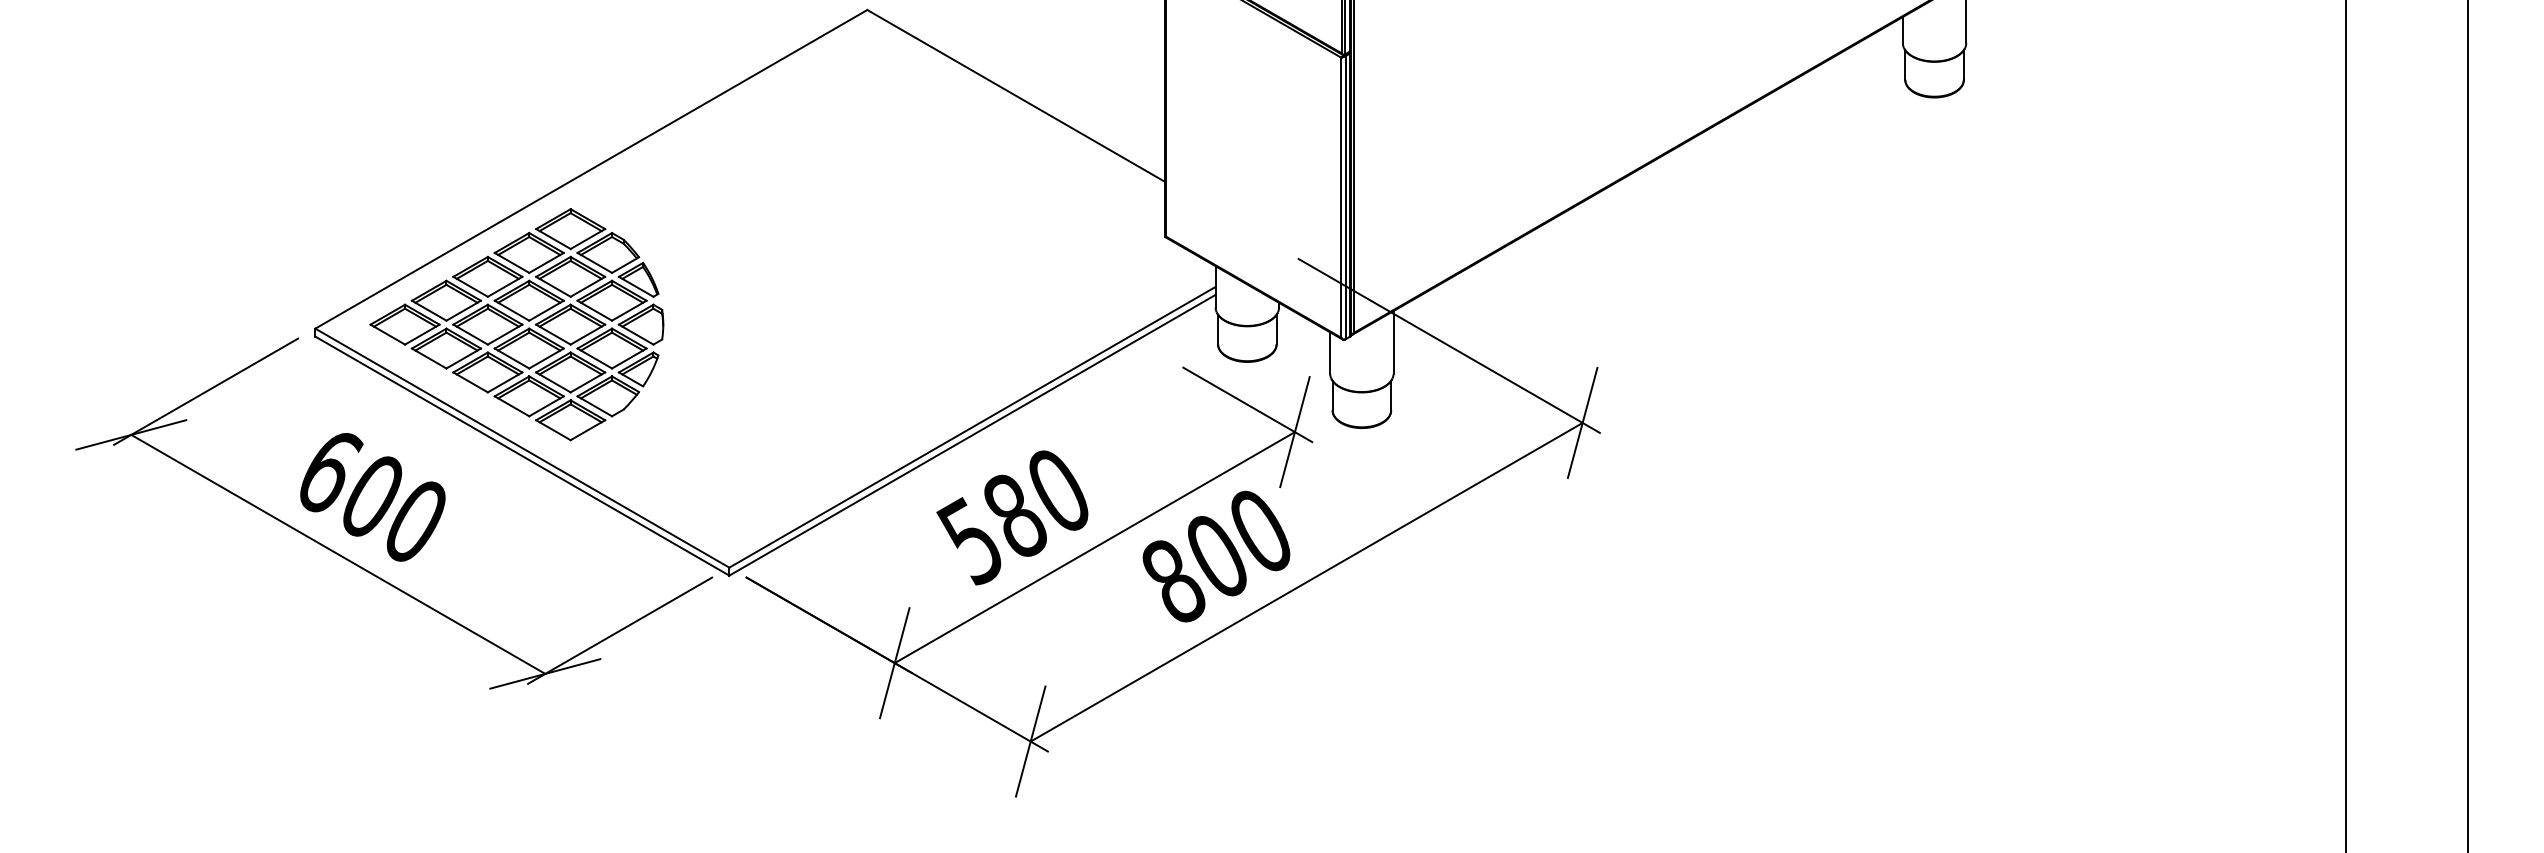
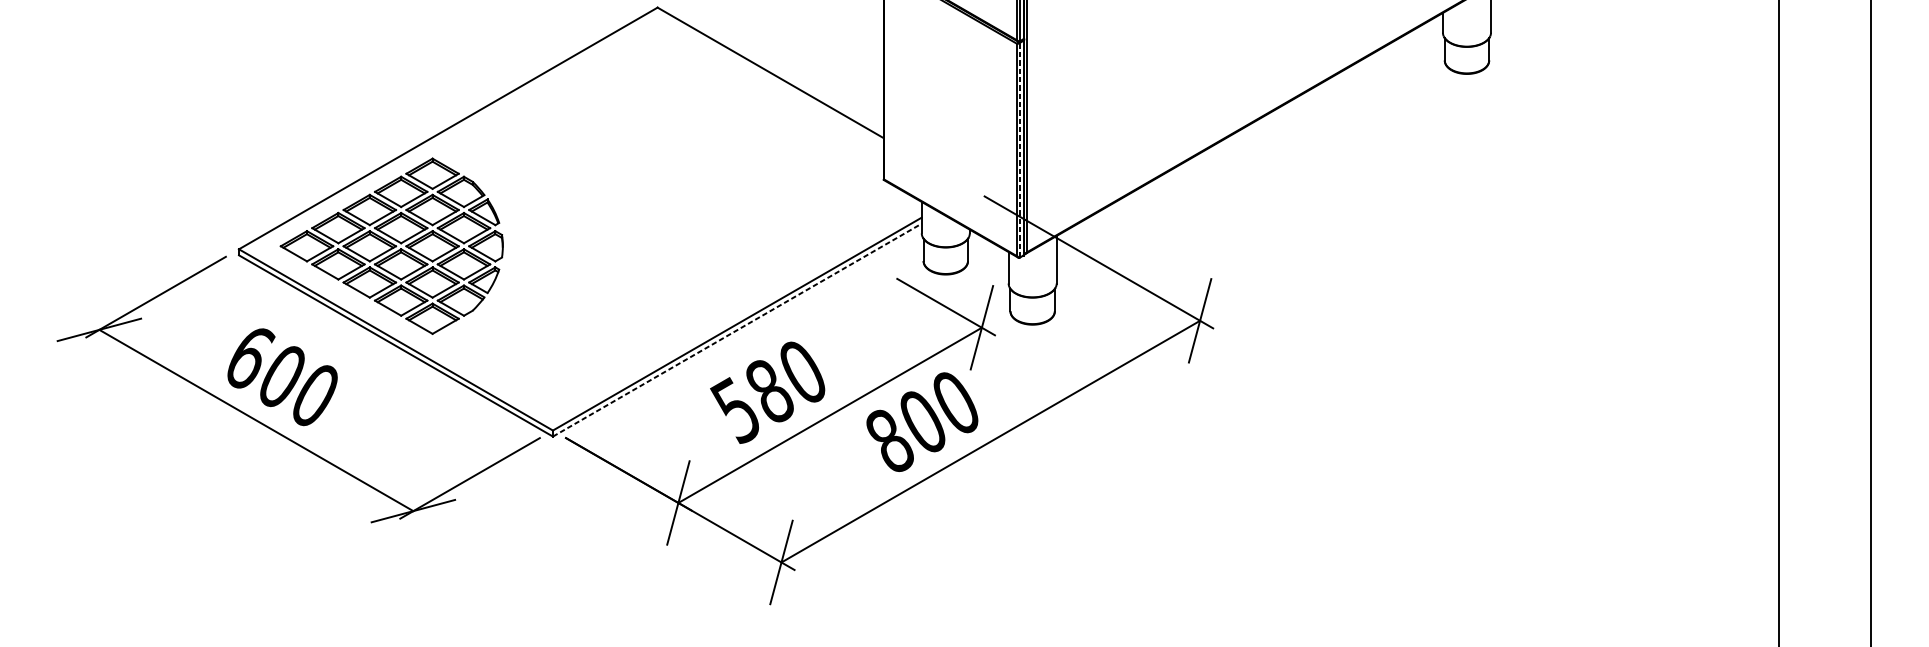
line: (1345, 197) -> (1020, 149), solid -> dashed
line: (972, 435) -> (737, 330), solid -> dashed

